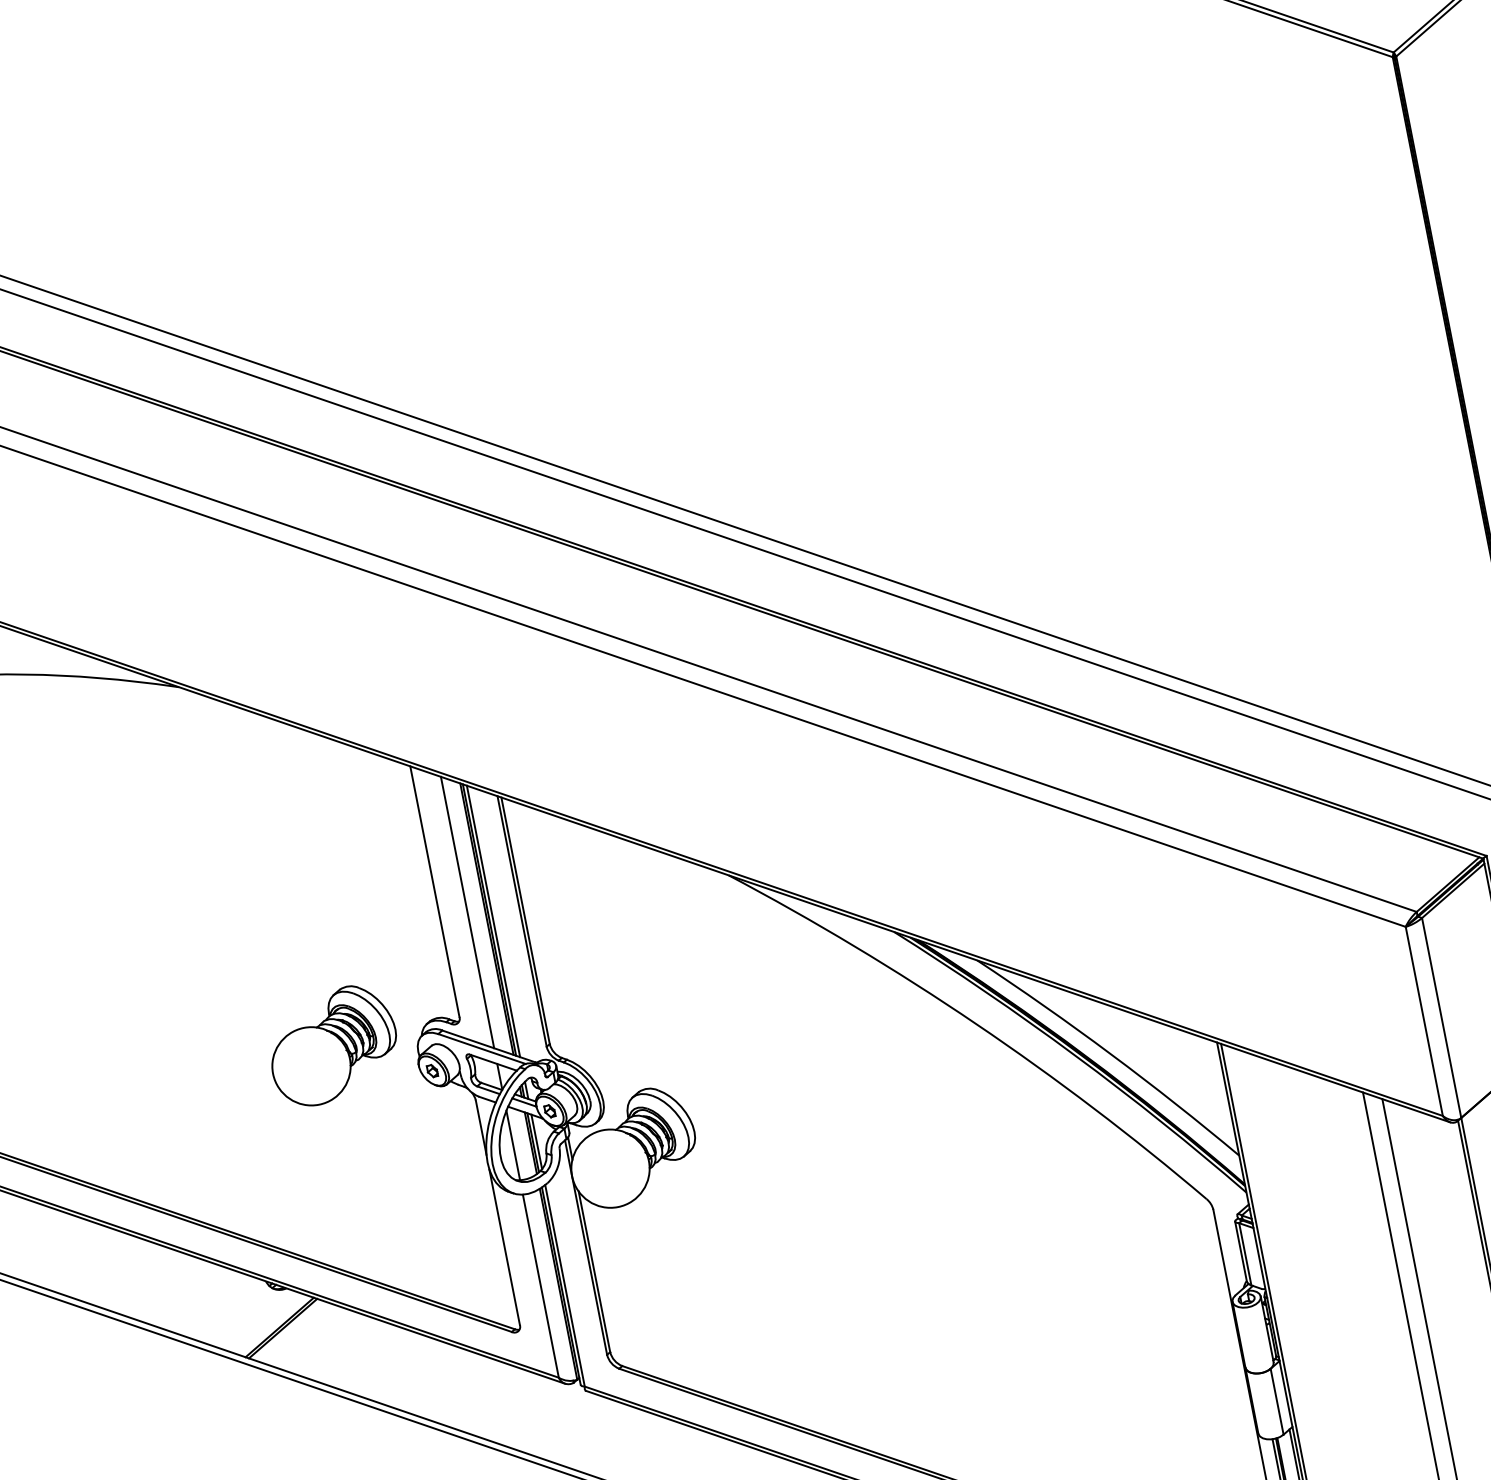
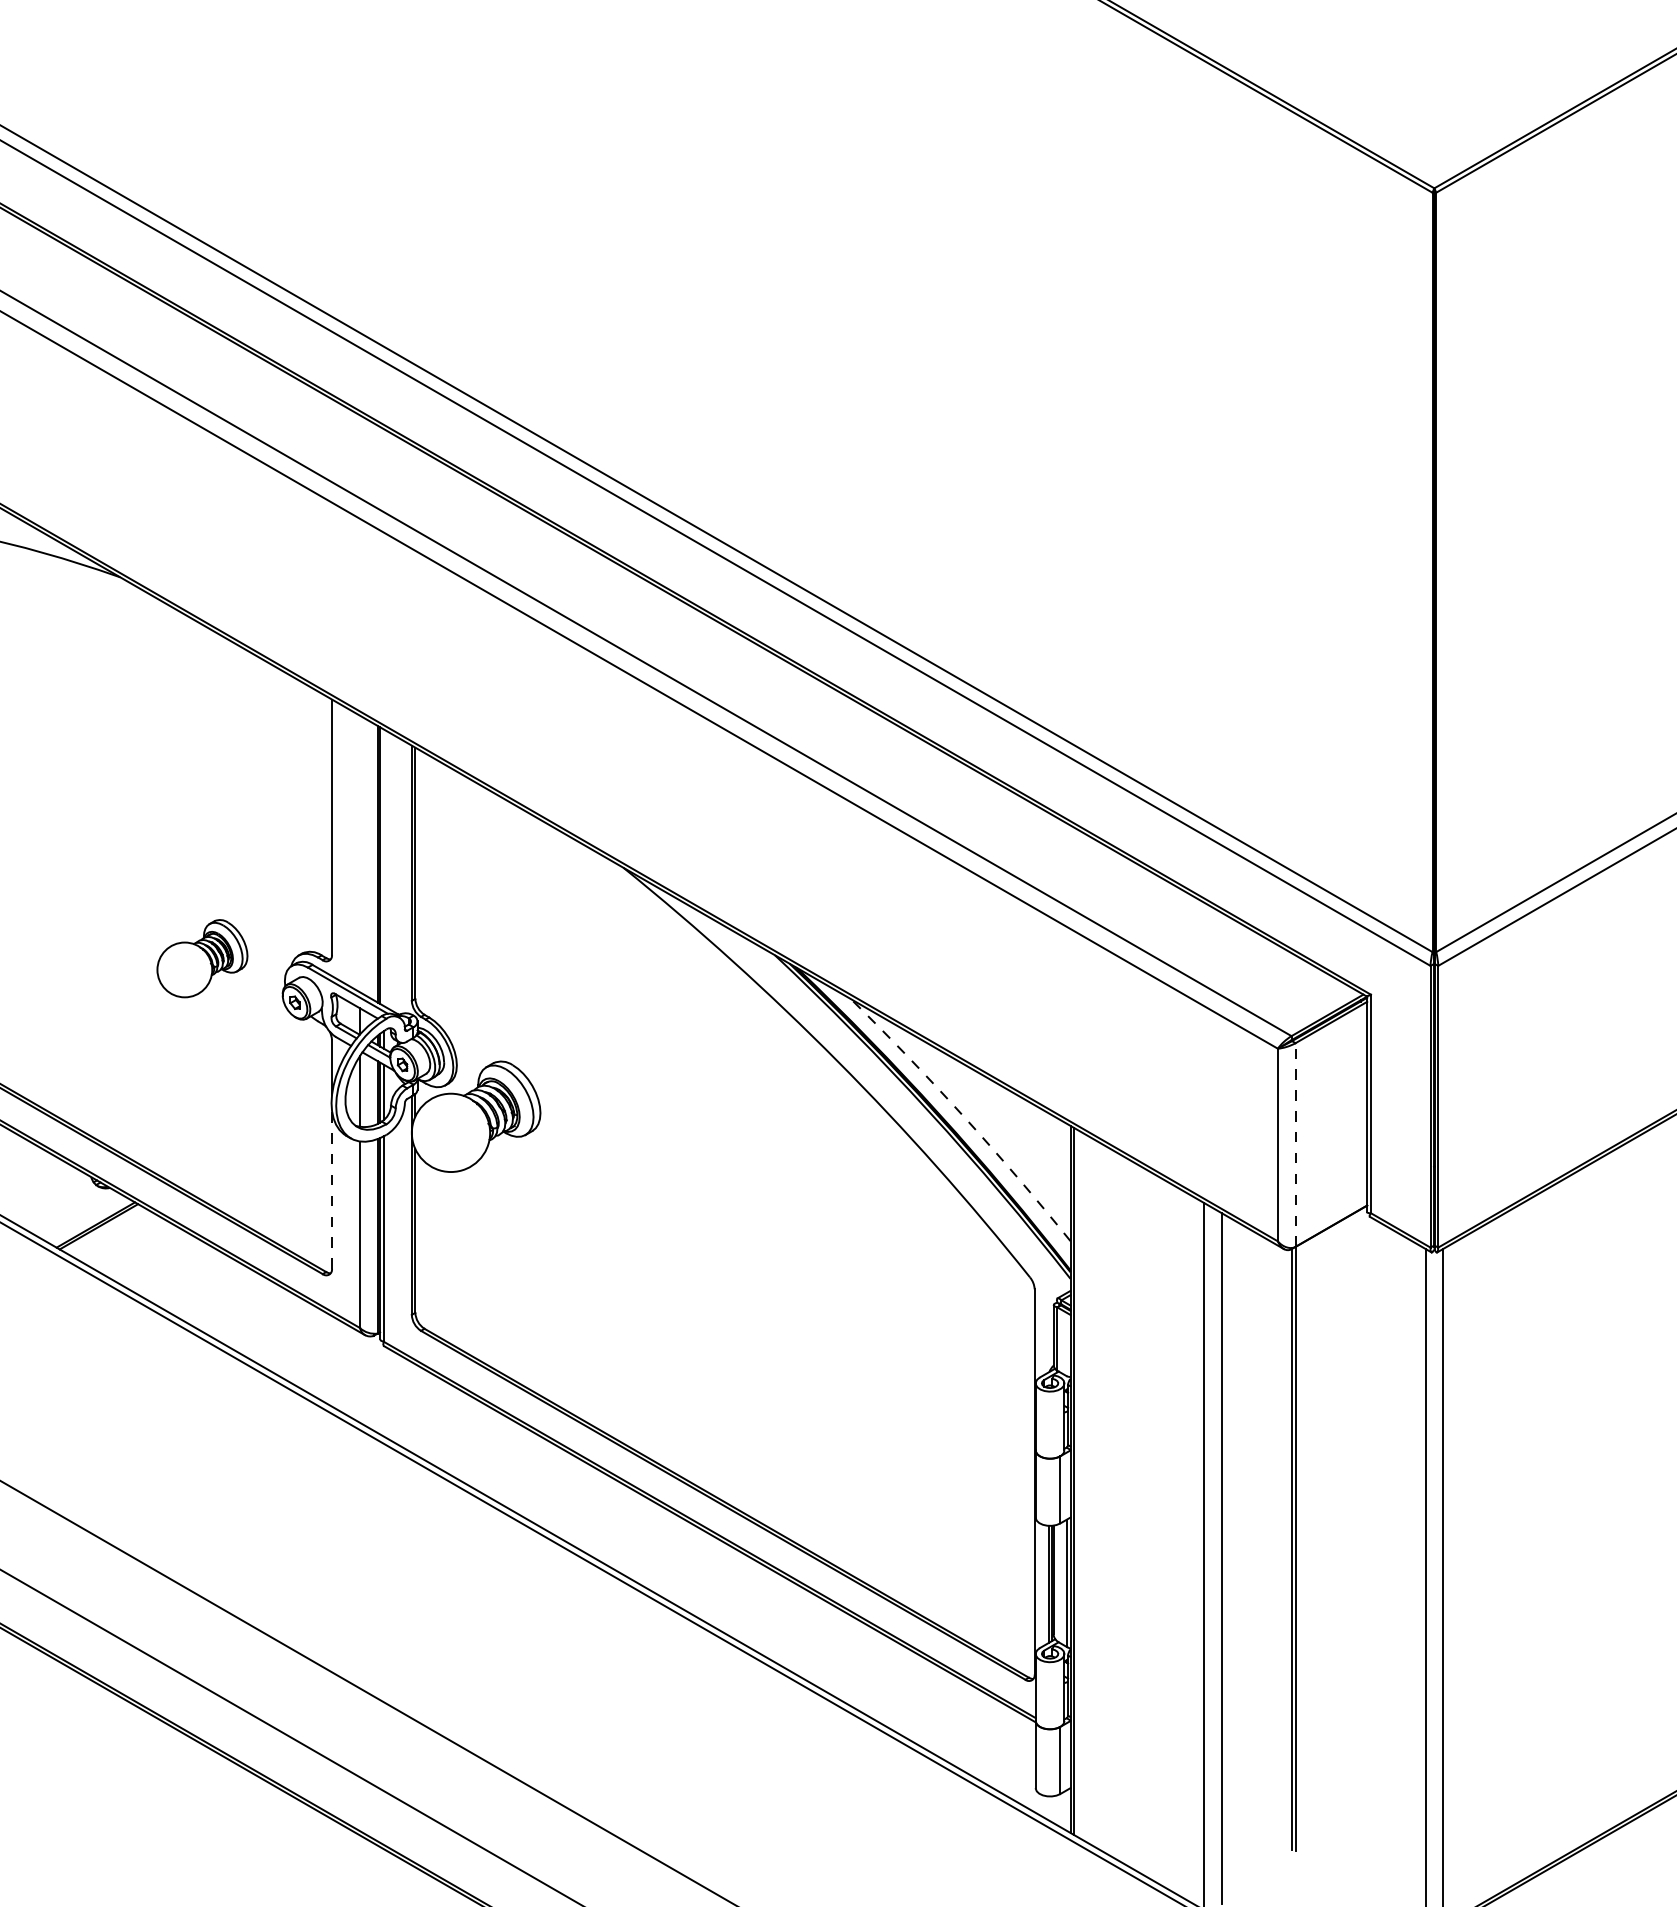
line: (467, 911) -> (360, 853), removed
line: (493, 921) -> (383, 867), removed
line: (1441, 1018) -> (1295, 1145), solid -> dashed
part: (333, 1045) -> (202, 958), size x0.7
arc: (1111, 1054) -> (964, 1117), solid -> dashed
line: (504, 1247) -> (331, 1189), solid -> dashed

